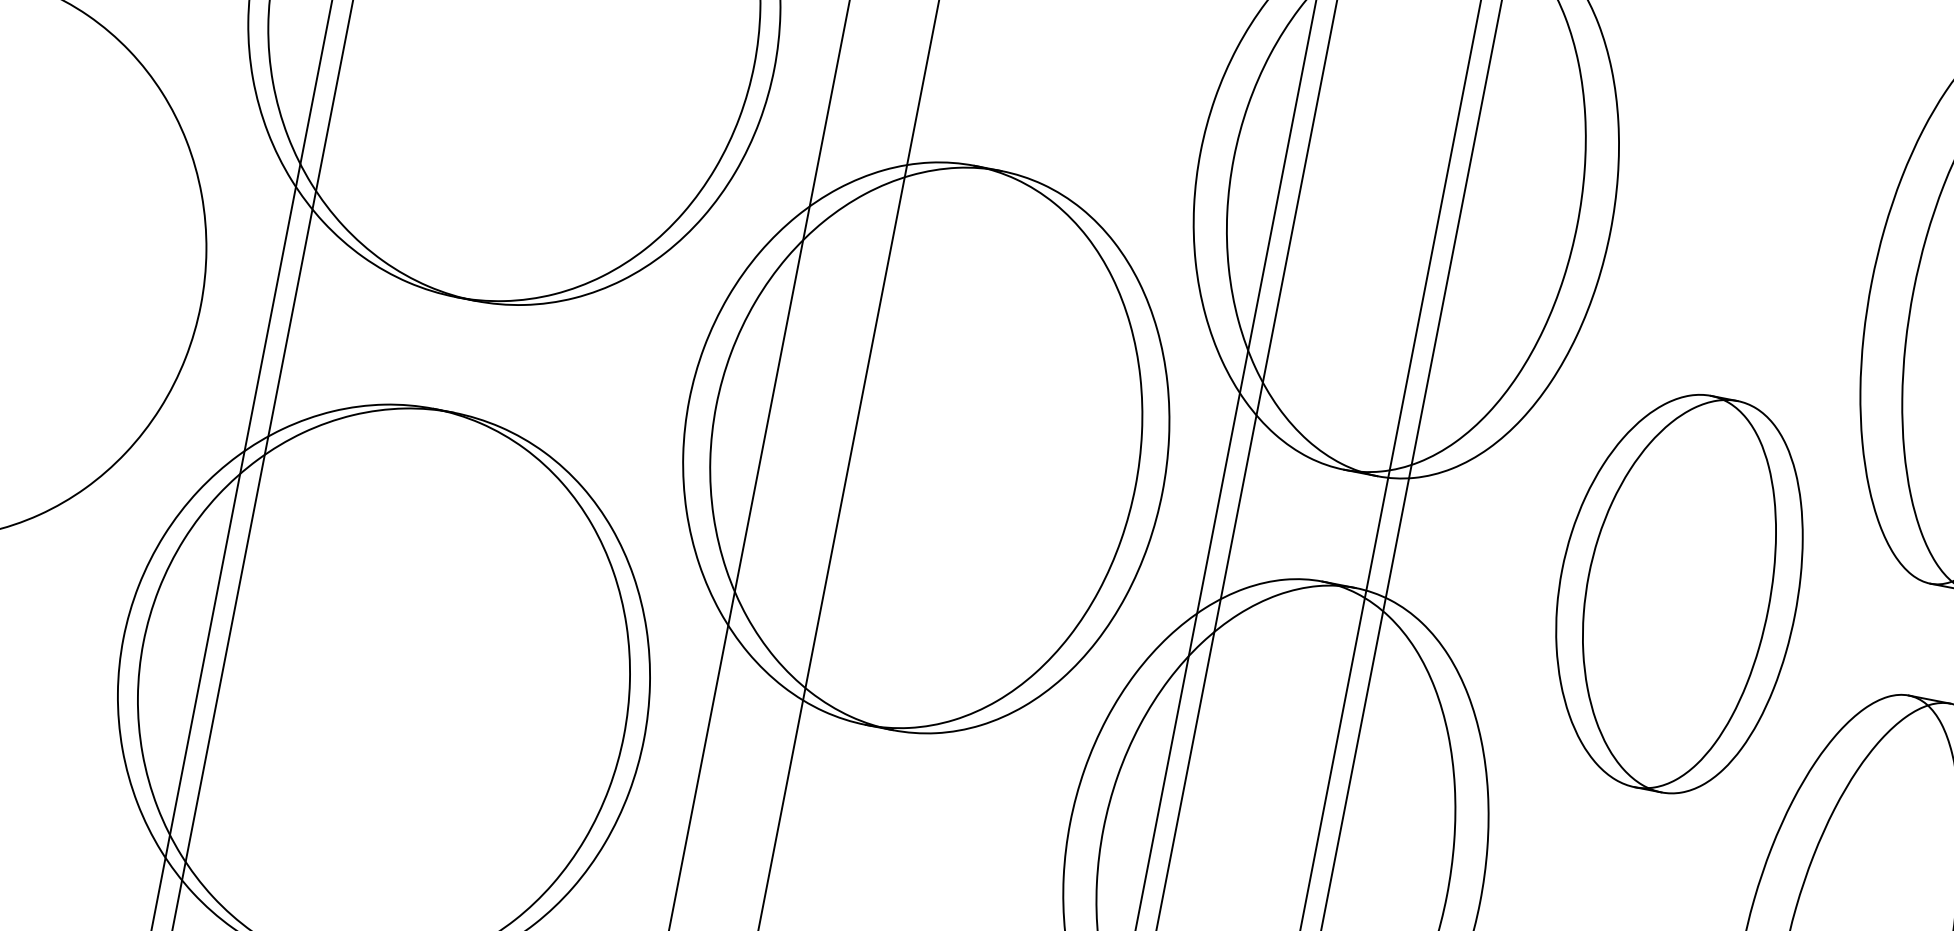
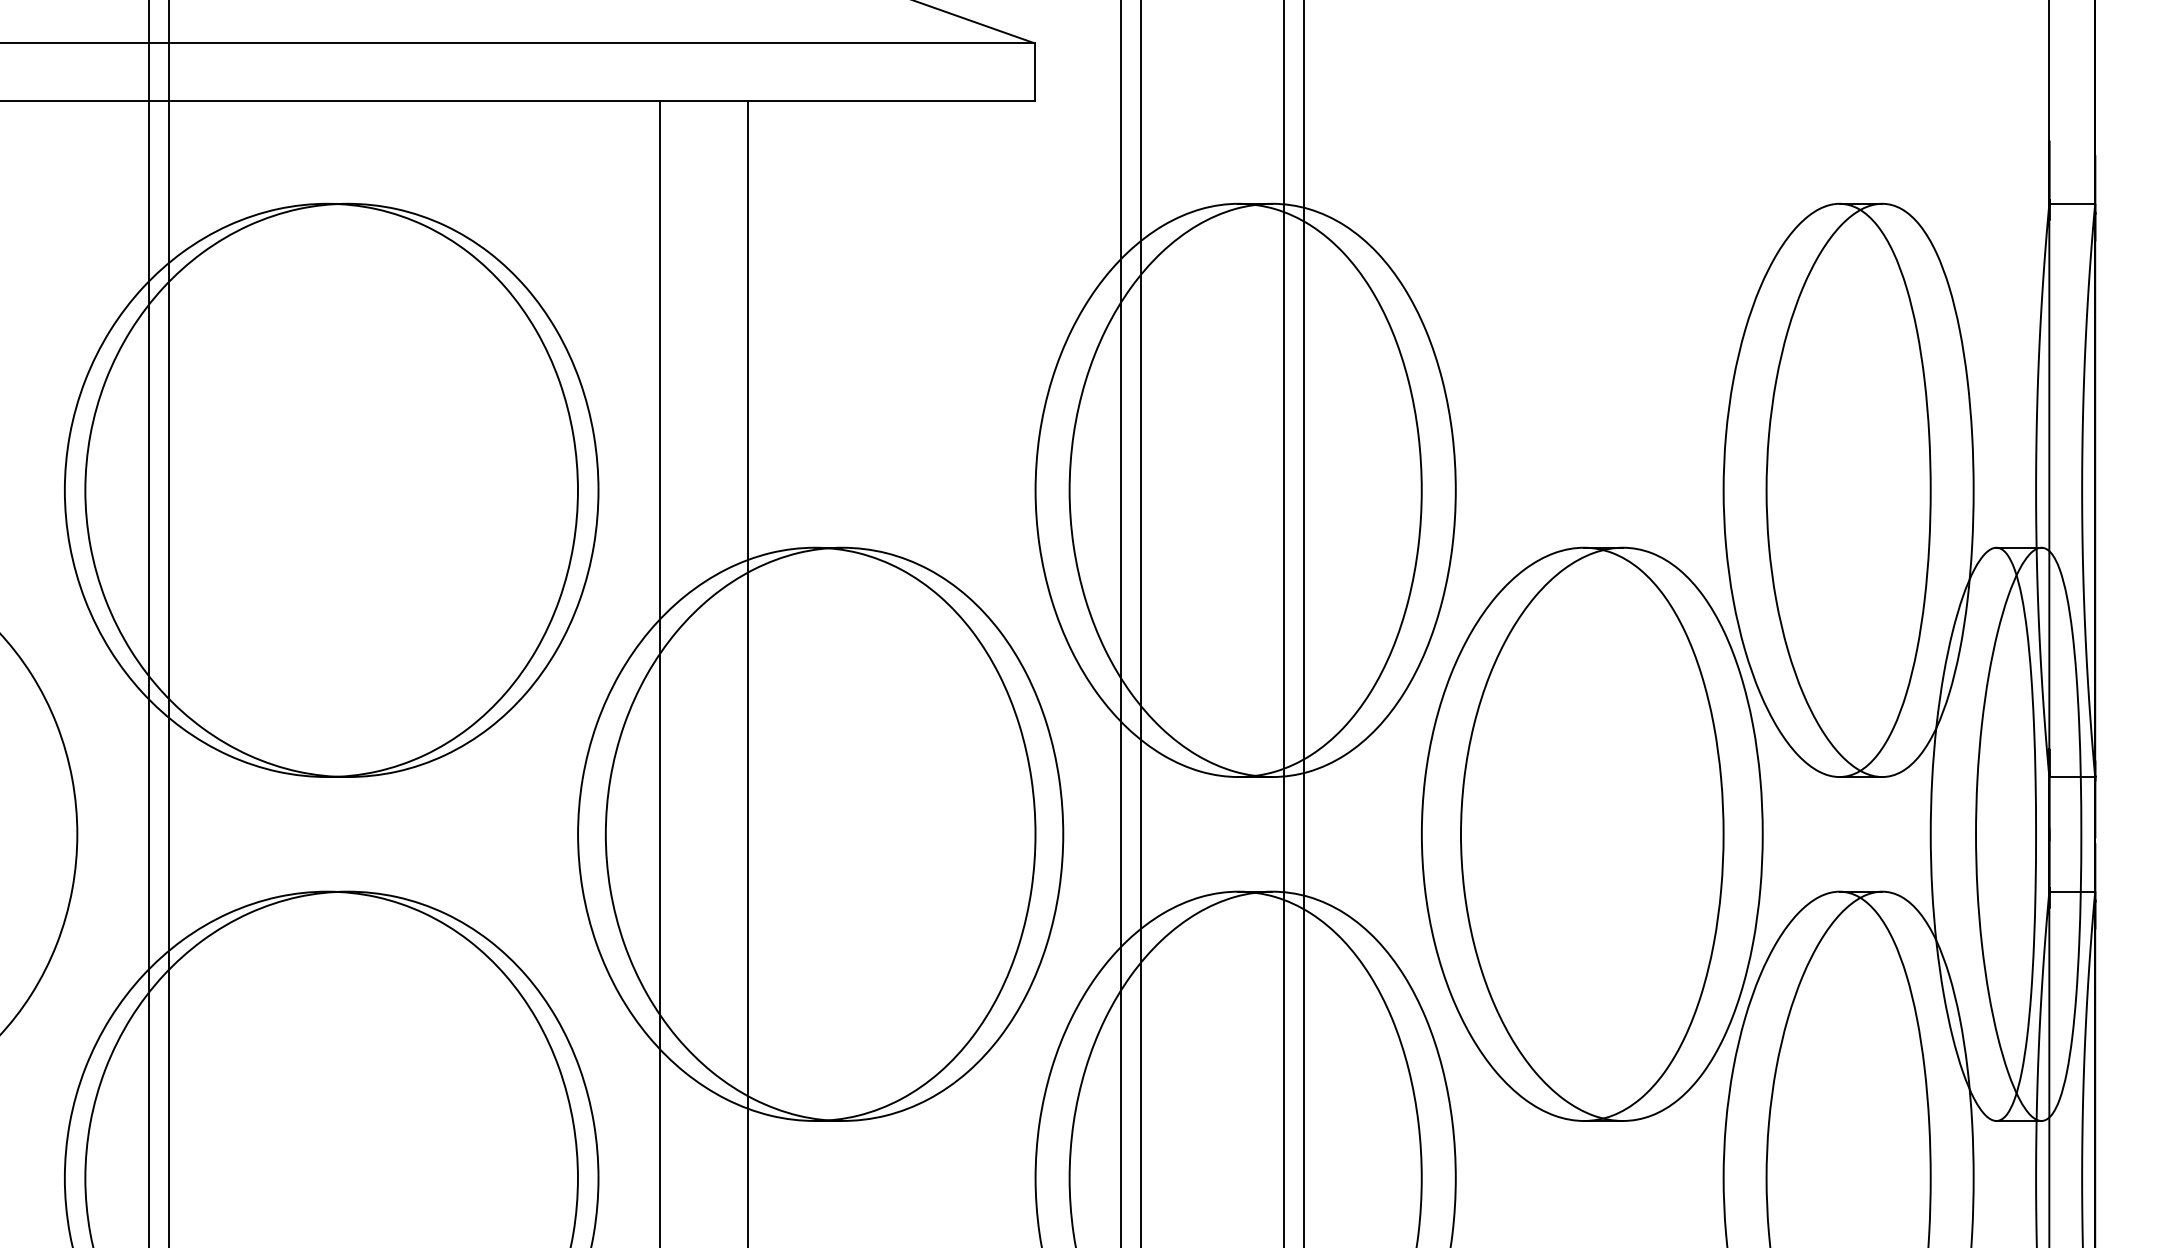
part: (1678, 591) -> (1592, 833), size x1.43

